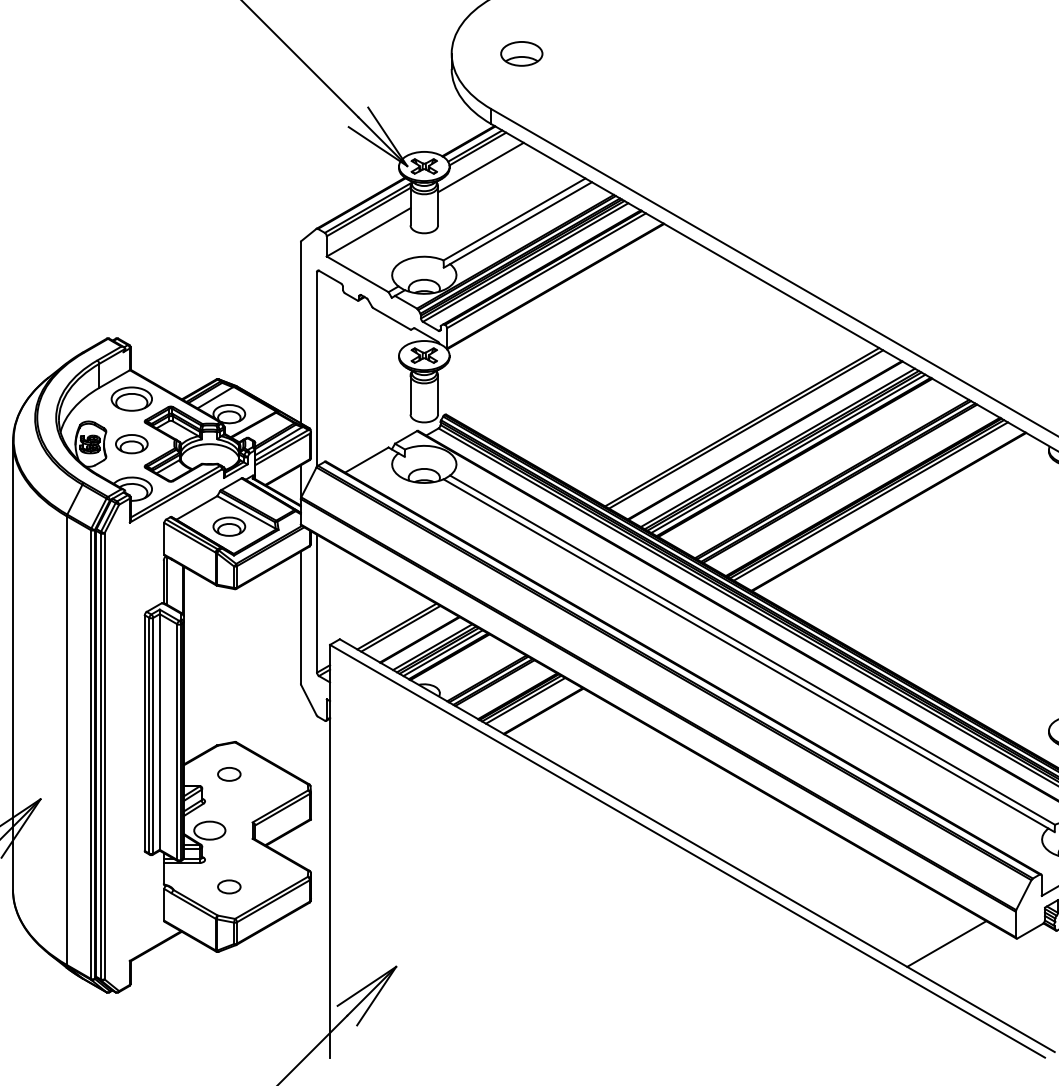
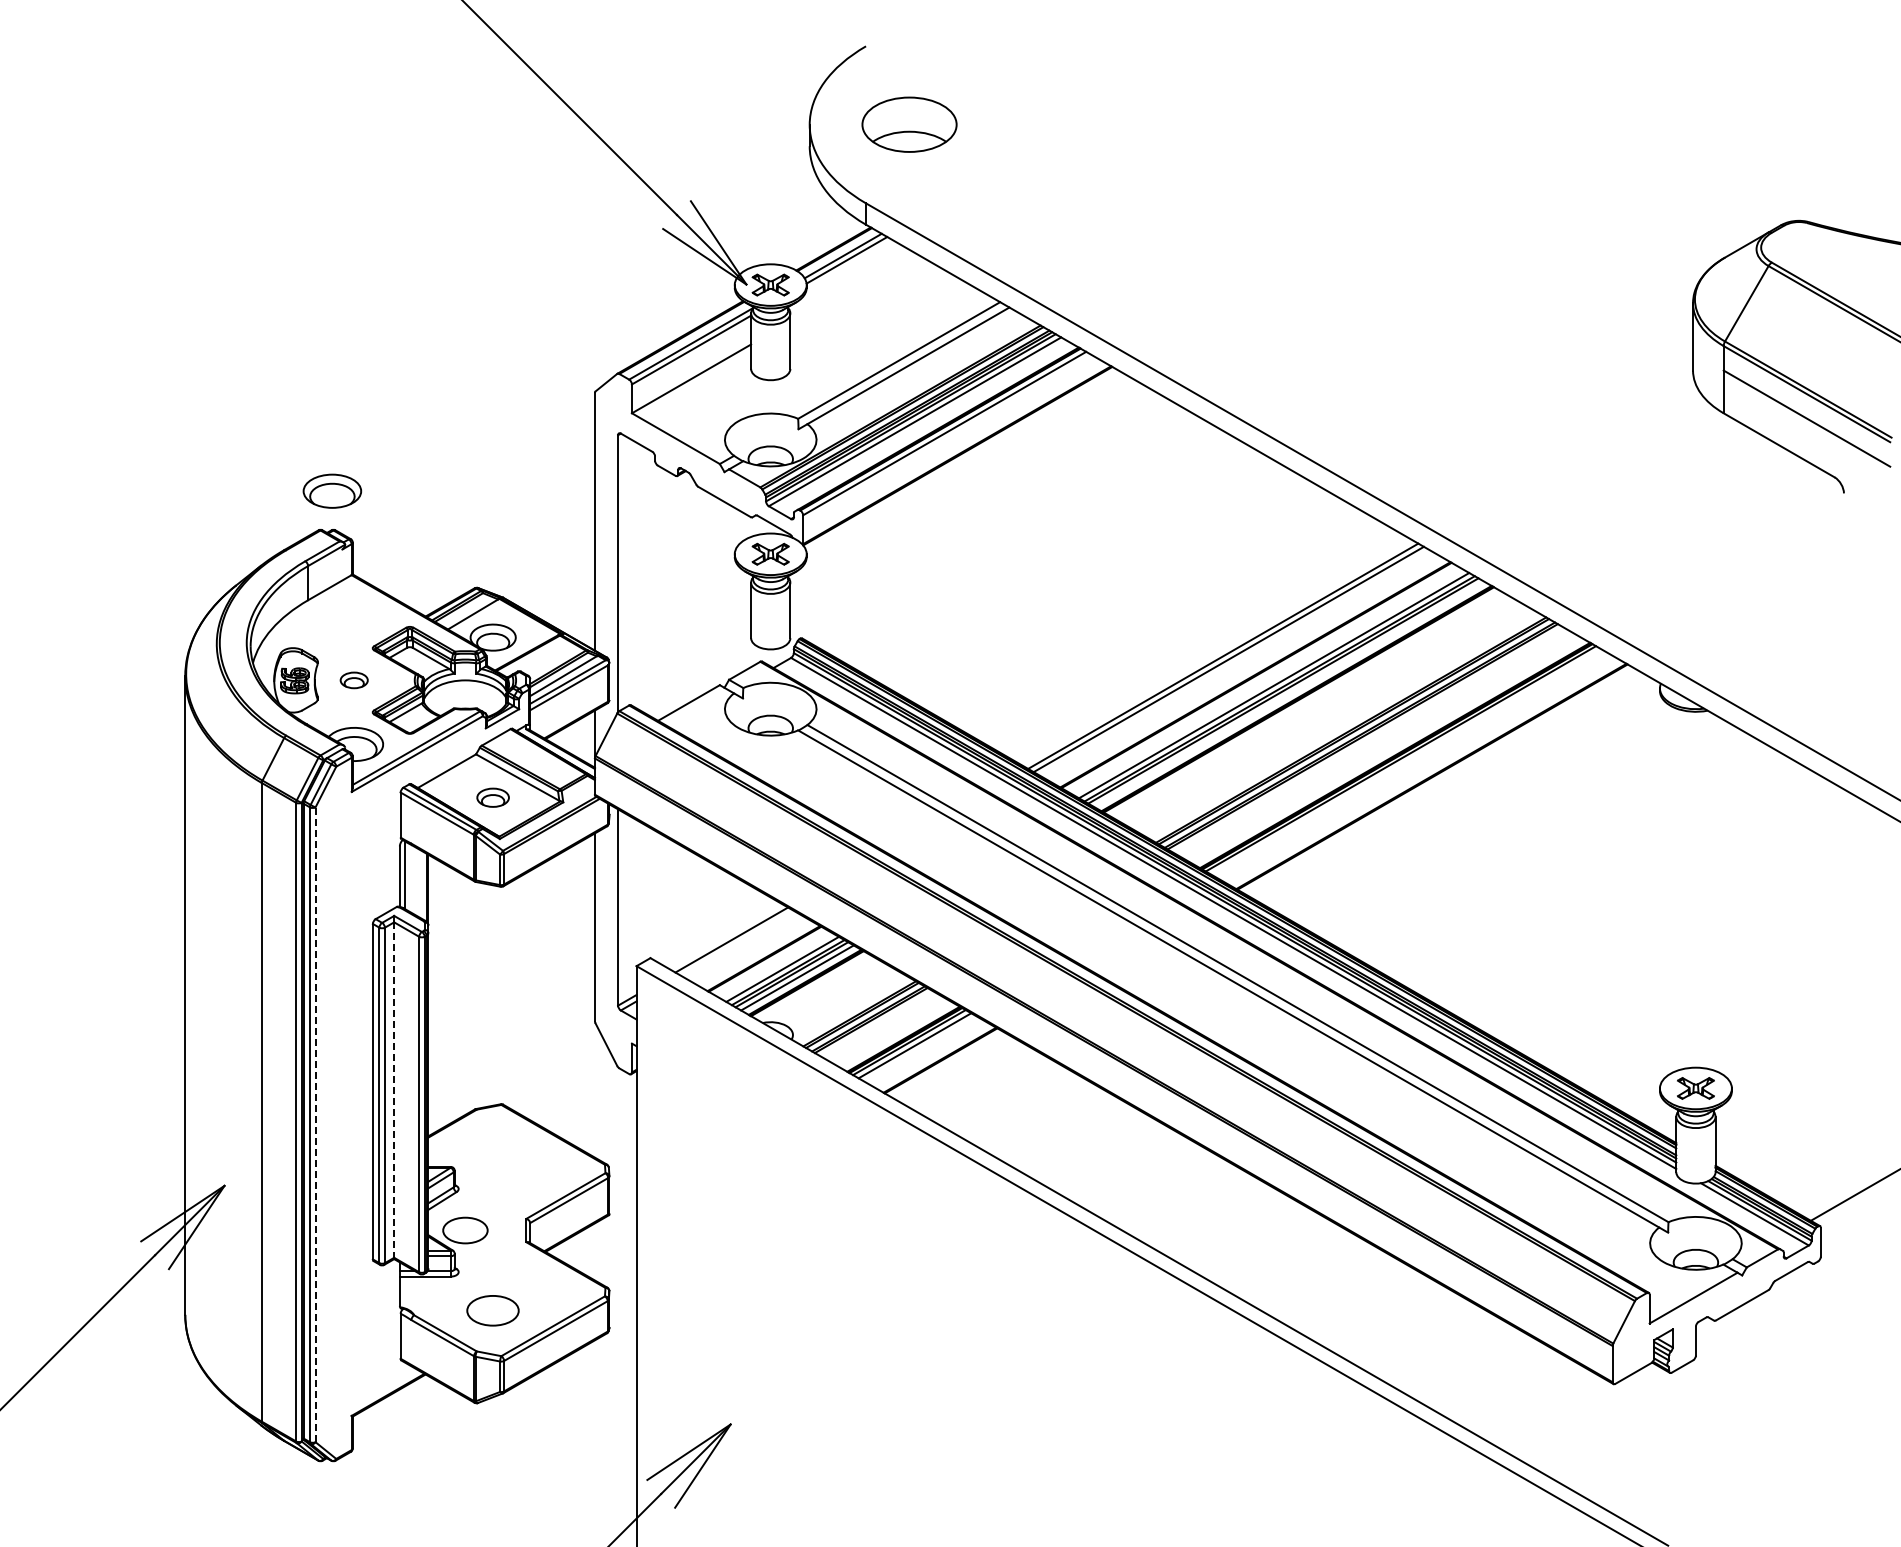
part: (521, 53) -> (909, 124), size x1.6
line: (481, 167) -> (851, 286), removed
part: (131, 398) -> (332, 490), moved
part: (131, 444) -> (353, 680), size x0.6
line: (788, 453) -> (1288, 693), removed
line: (870, 501) -> (1406, 761), removed
part: (228, 526) -> (492, 797), size x0.7
line: (400, 628) -> (737, 942), removed
line: (160, 732) -> (394, 1090), solid -> dashed
line: (104, 756) -> (315, 1124), solid -> dashed
part: (229, 774) -> (493, 1150), removed
part: (229, 886) -> (493, 1310), size x1.6
line: (946, 943) -> (1514, 1391), removed

